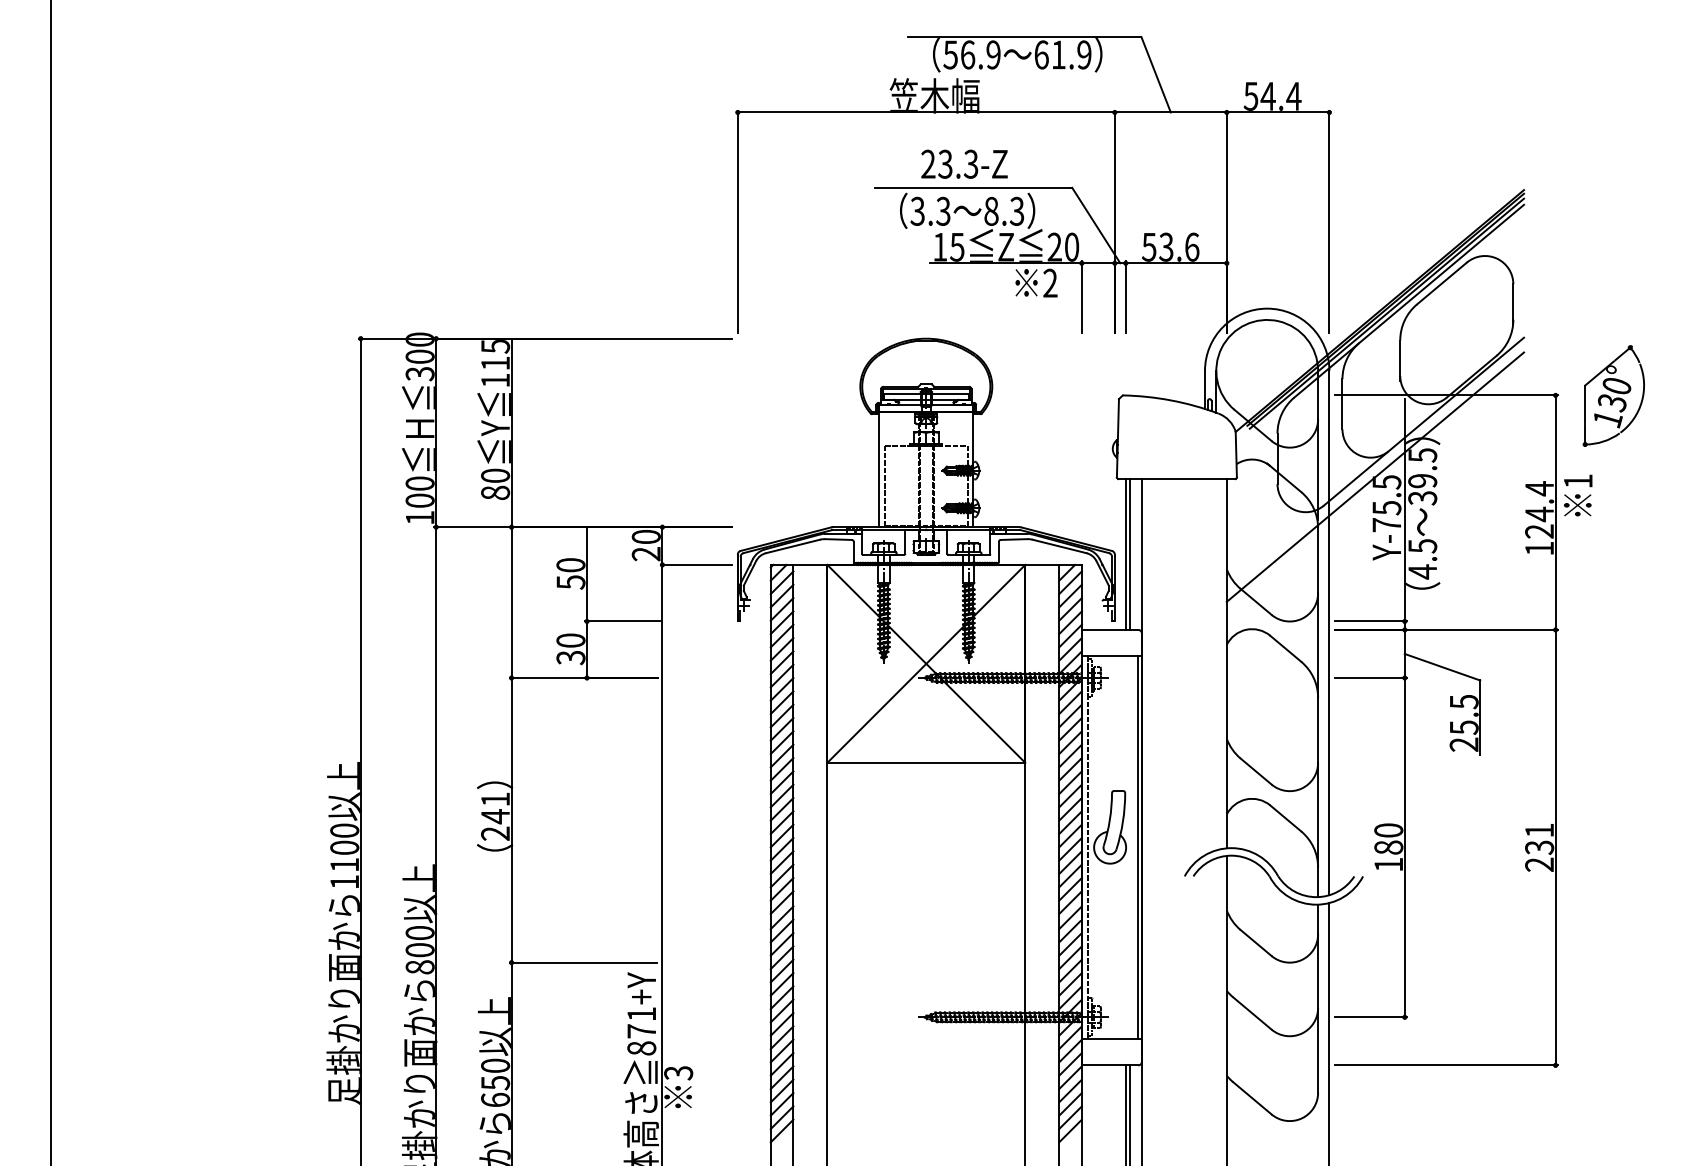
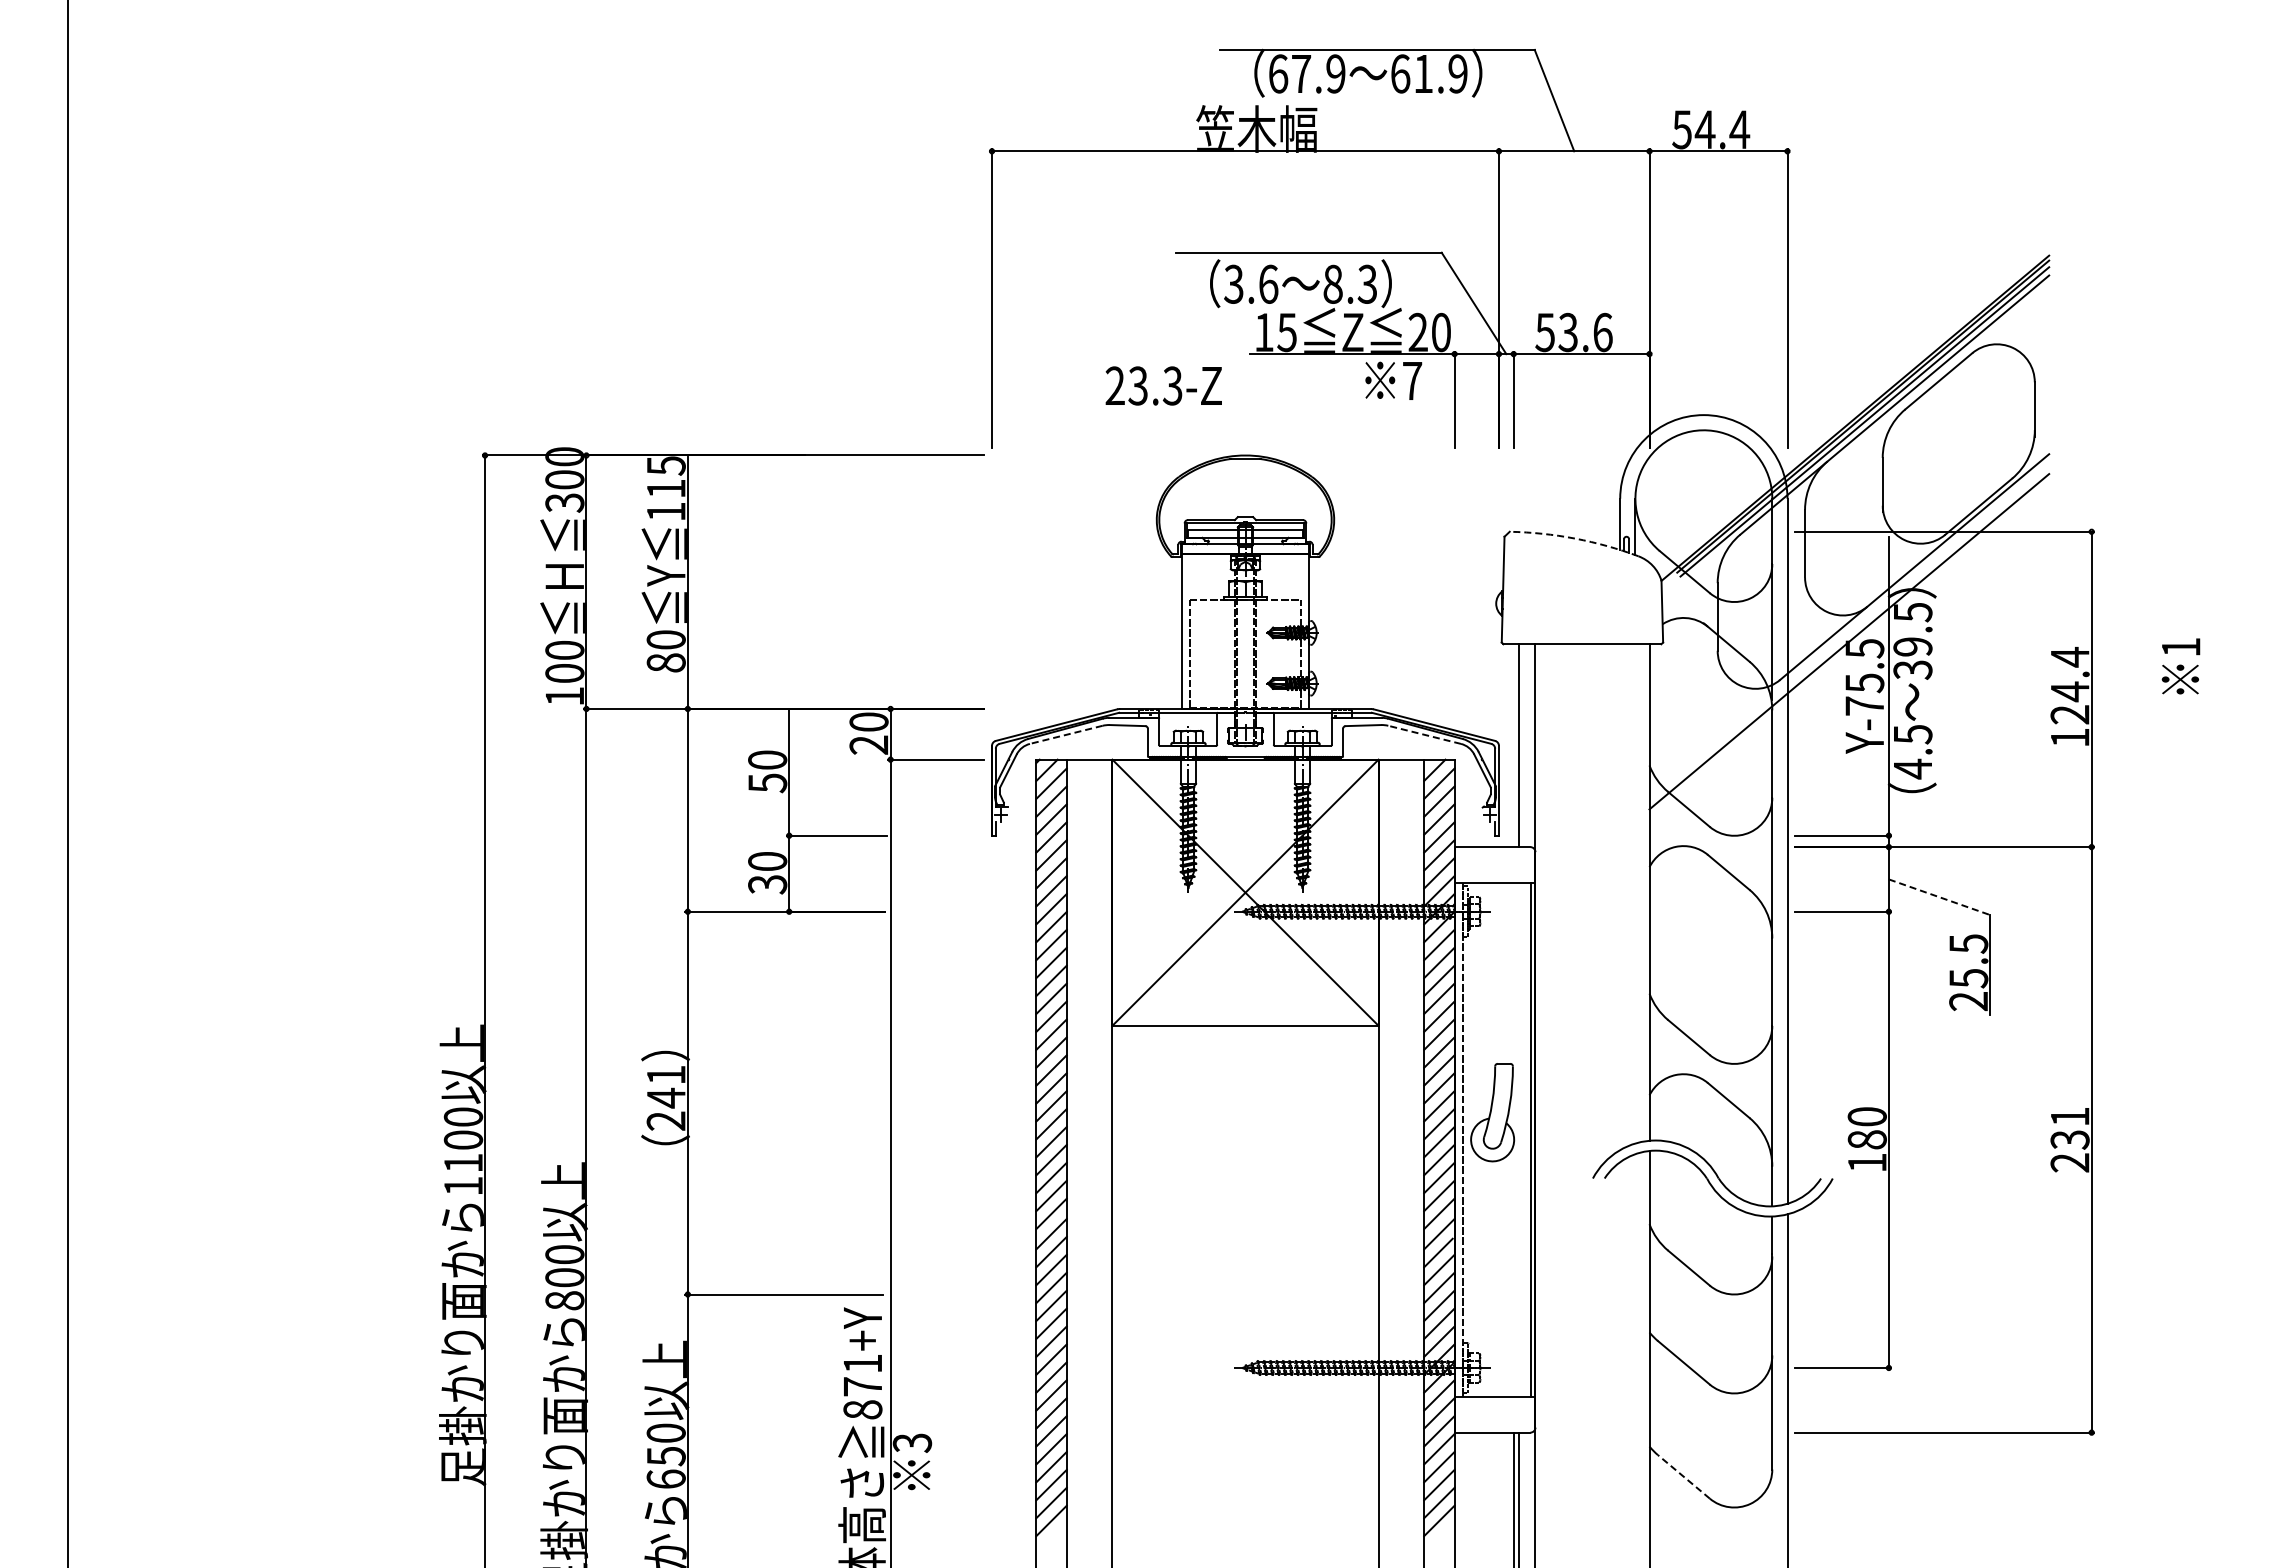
text: (959, 54) -> (1289, 73), 56.9 -> 67.9
text: (964, 163) -> (1163, 385), moved
text: (943, 210) -> (1268, 283), 3.3 -> 3.6
text: (1050, 282) -> (1412, 380), 2 -> 7
part: (1613, 395) -> (2169, 532), removed
arc: (1171, 400) -> (1575, 538), solid -> dashed
text: (1577, 495) -> (2180, 666), moved
line: (792, 546) -> (1065, 734), solid -> dashed
line: (1059, 546) -> (1424, 734), solid -> dashed
line: (1125, 554) -> (1513, 745), removed
line: (1442, 667) -> (1939, 897), solid -> dashed
line: (1252, 1098) -> (1683, 1476), solid -> dashed

